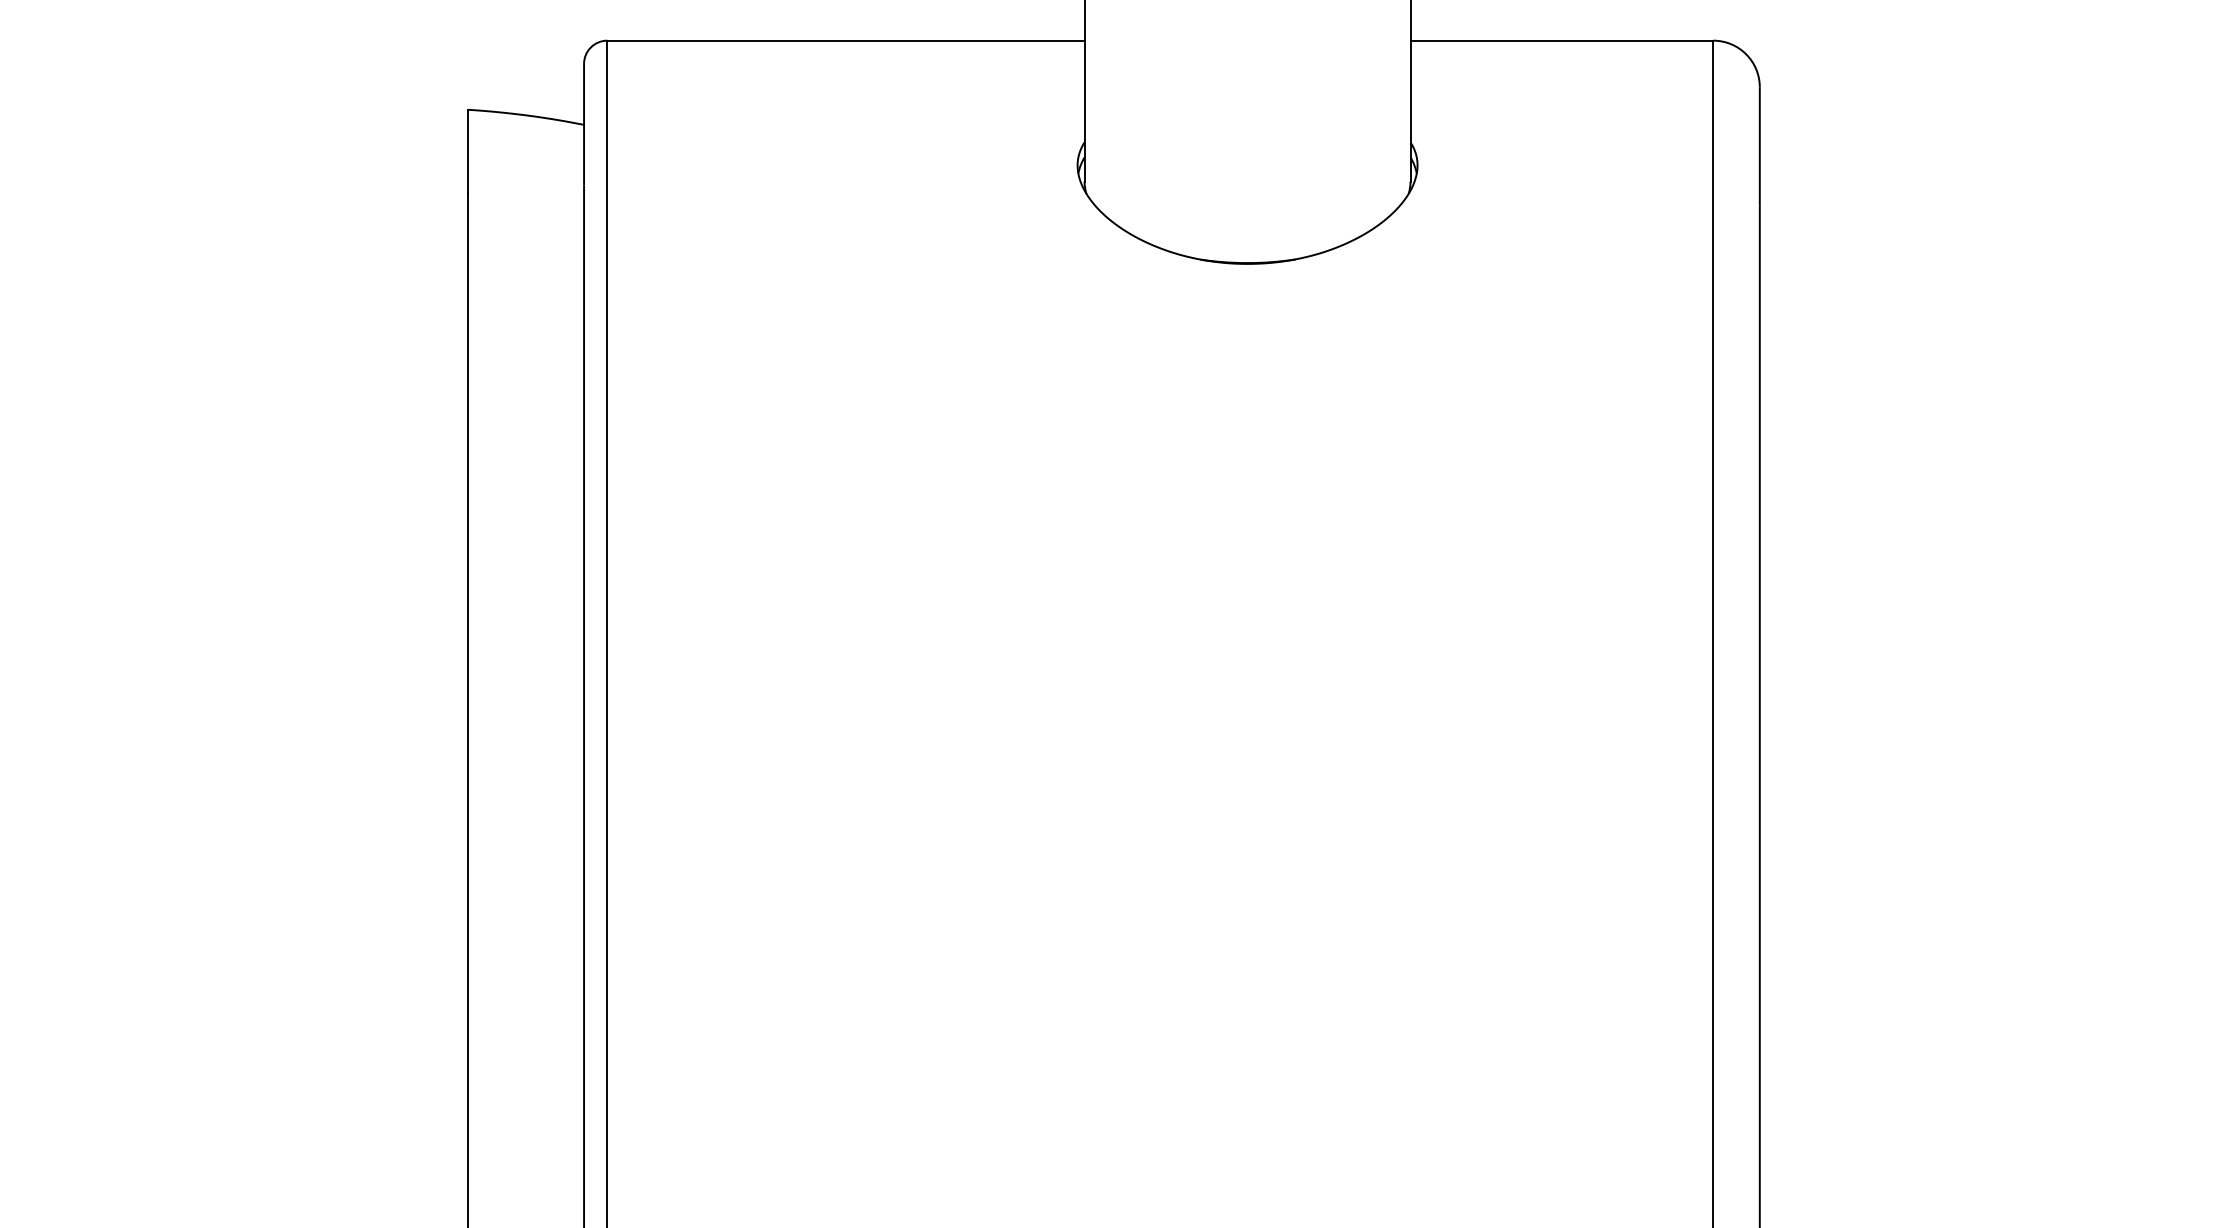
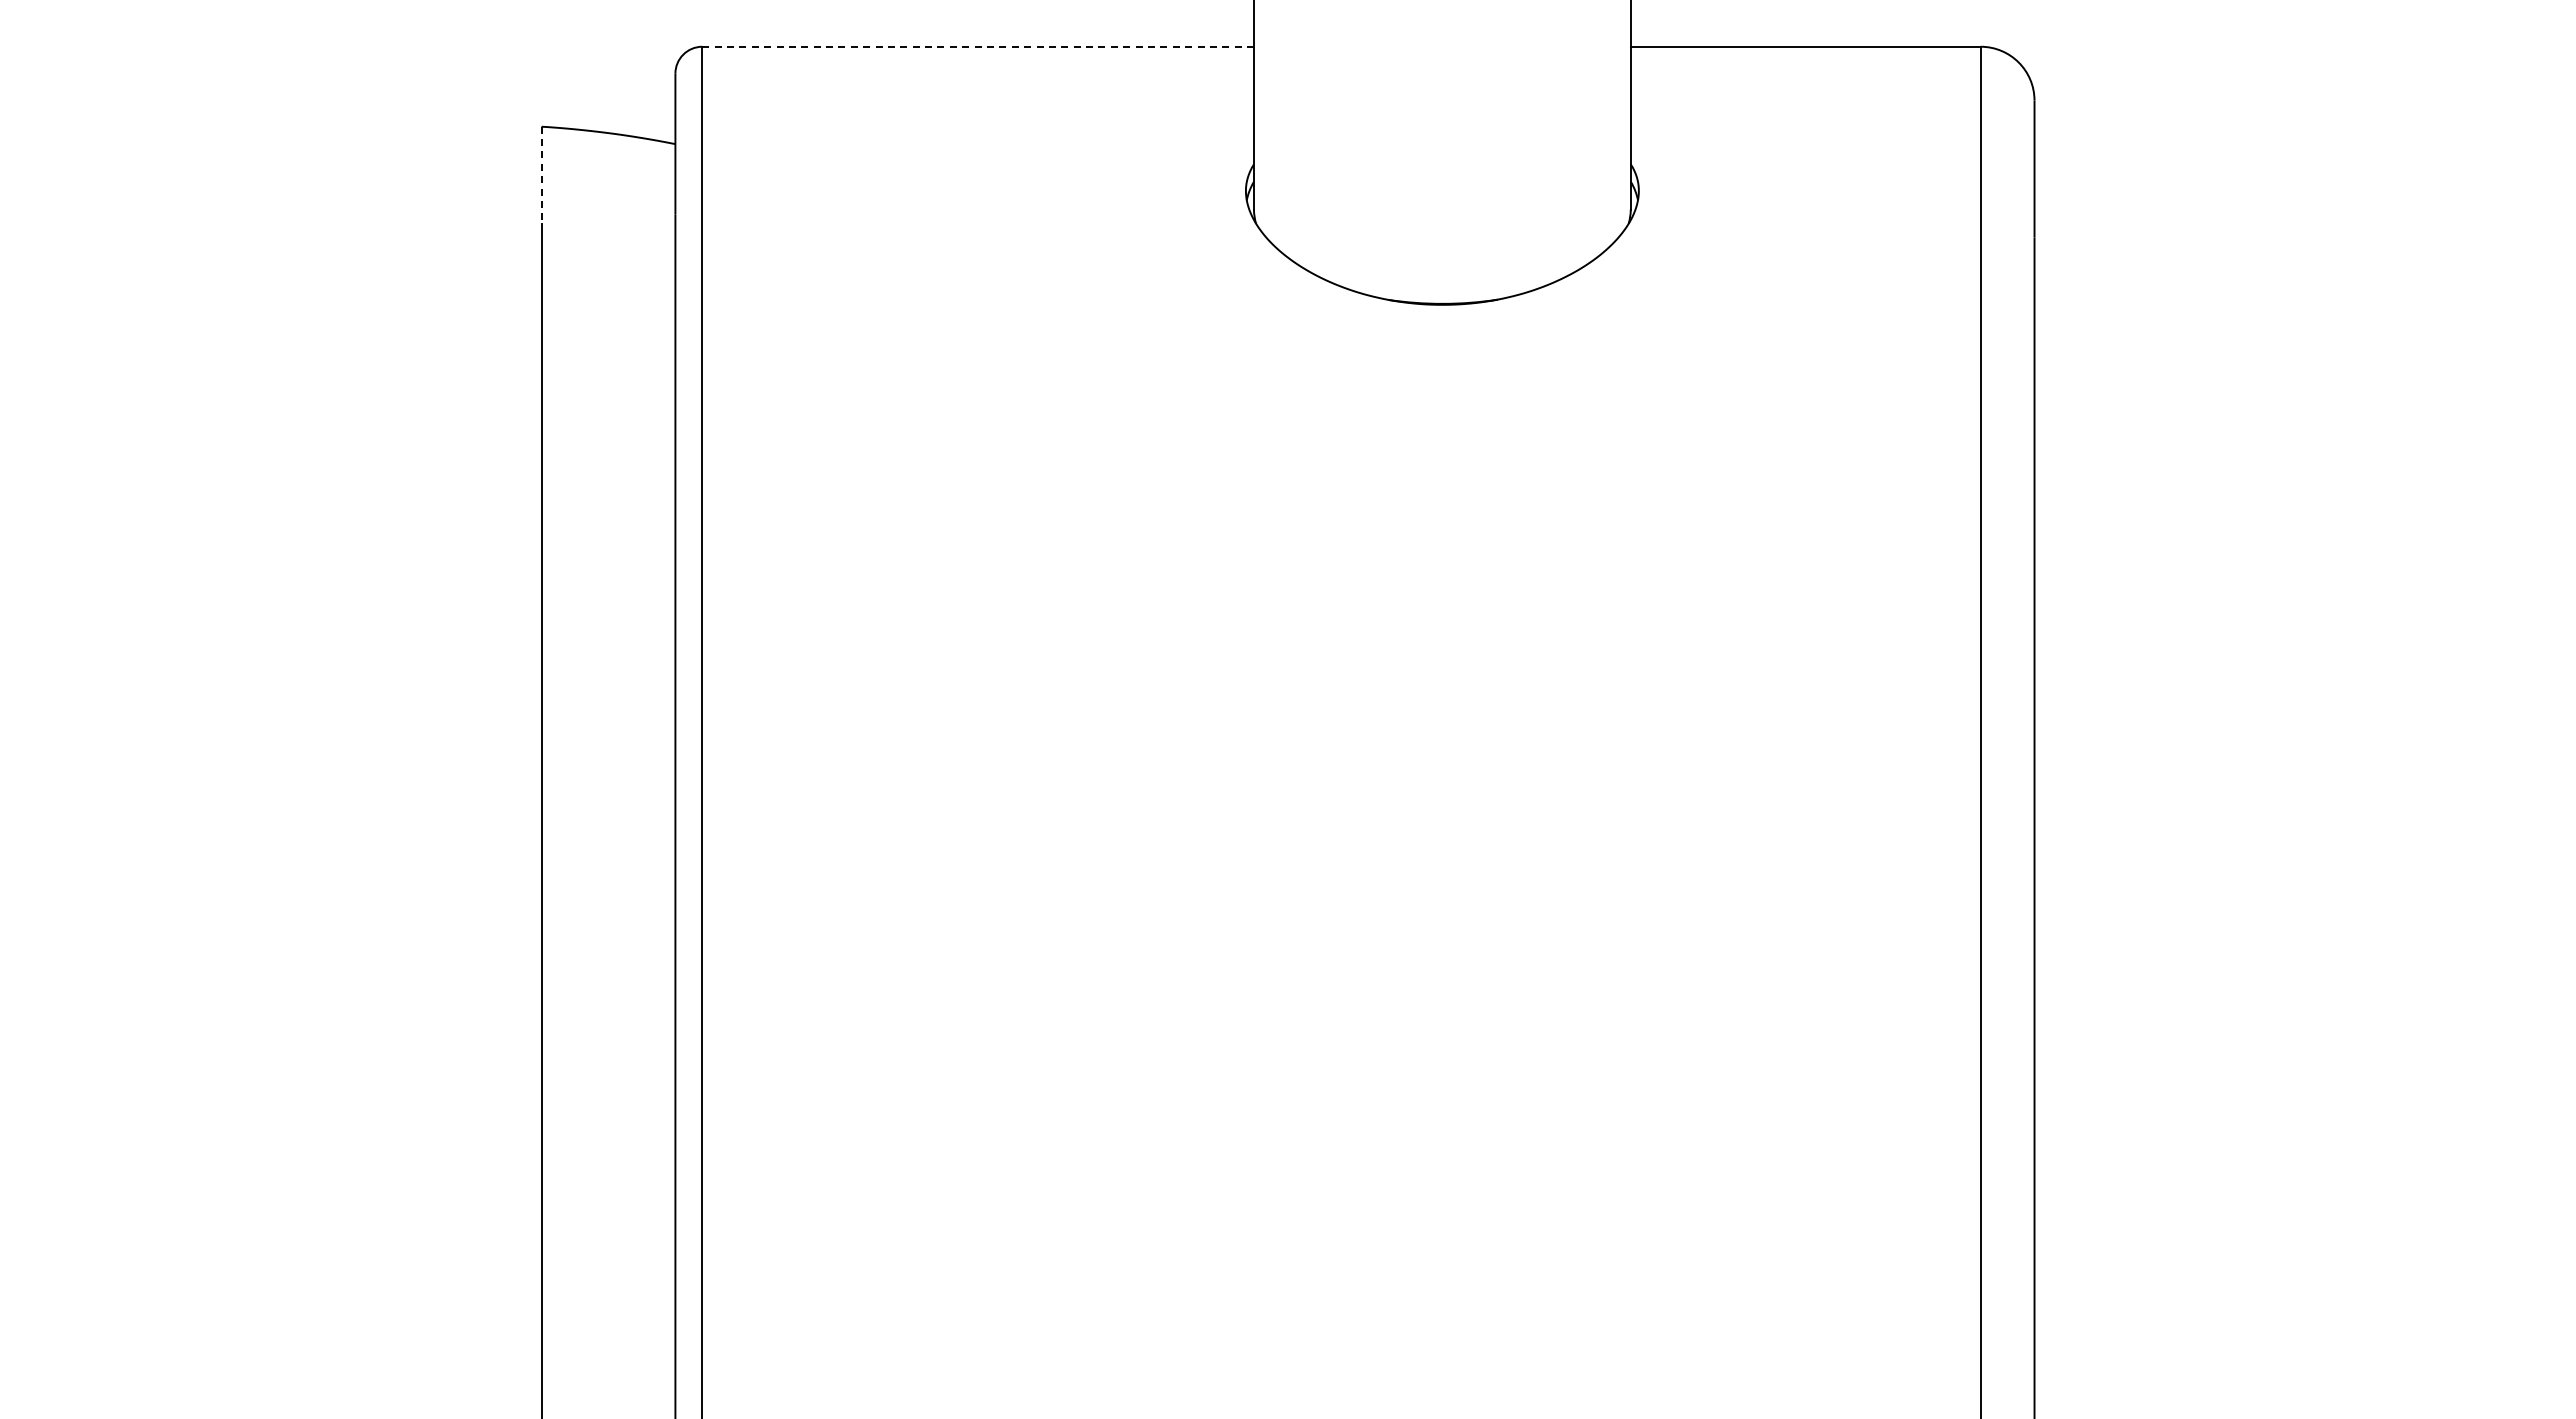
line: (846, 40) -> (978, 46), solid -> dashed
line: (468, 152) -> (541, 175), solid -> dashed

